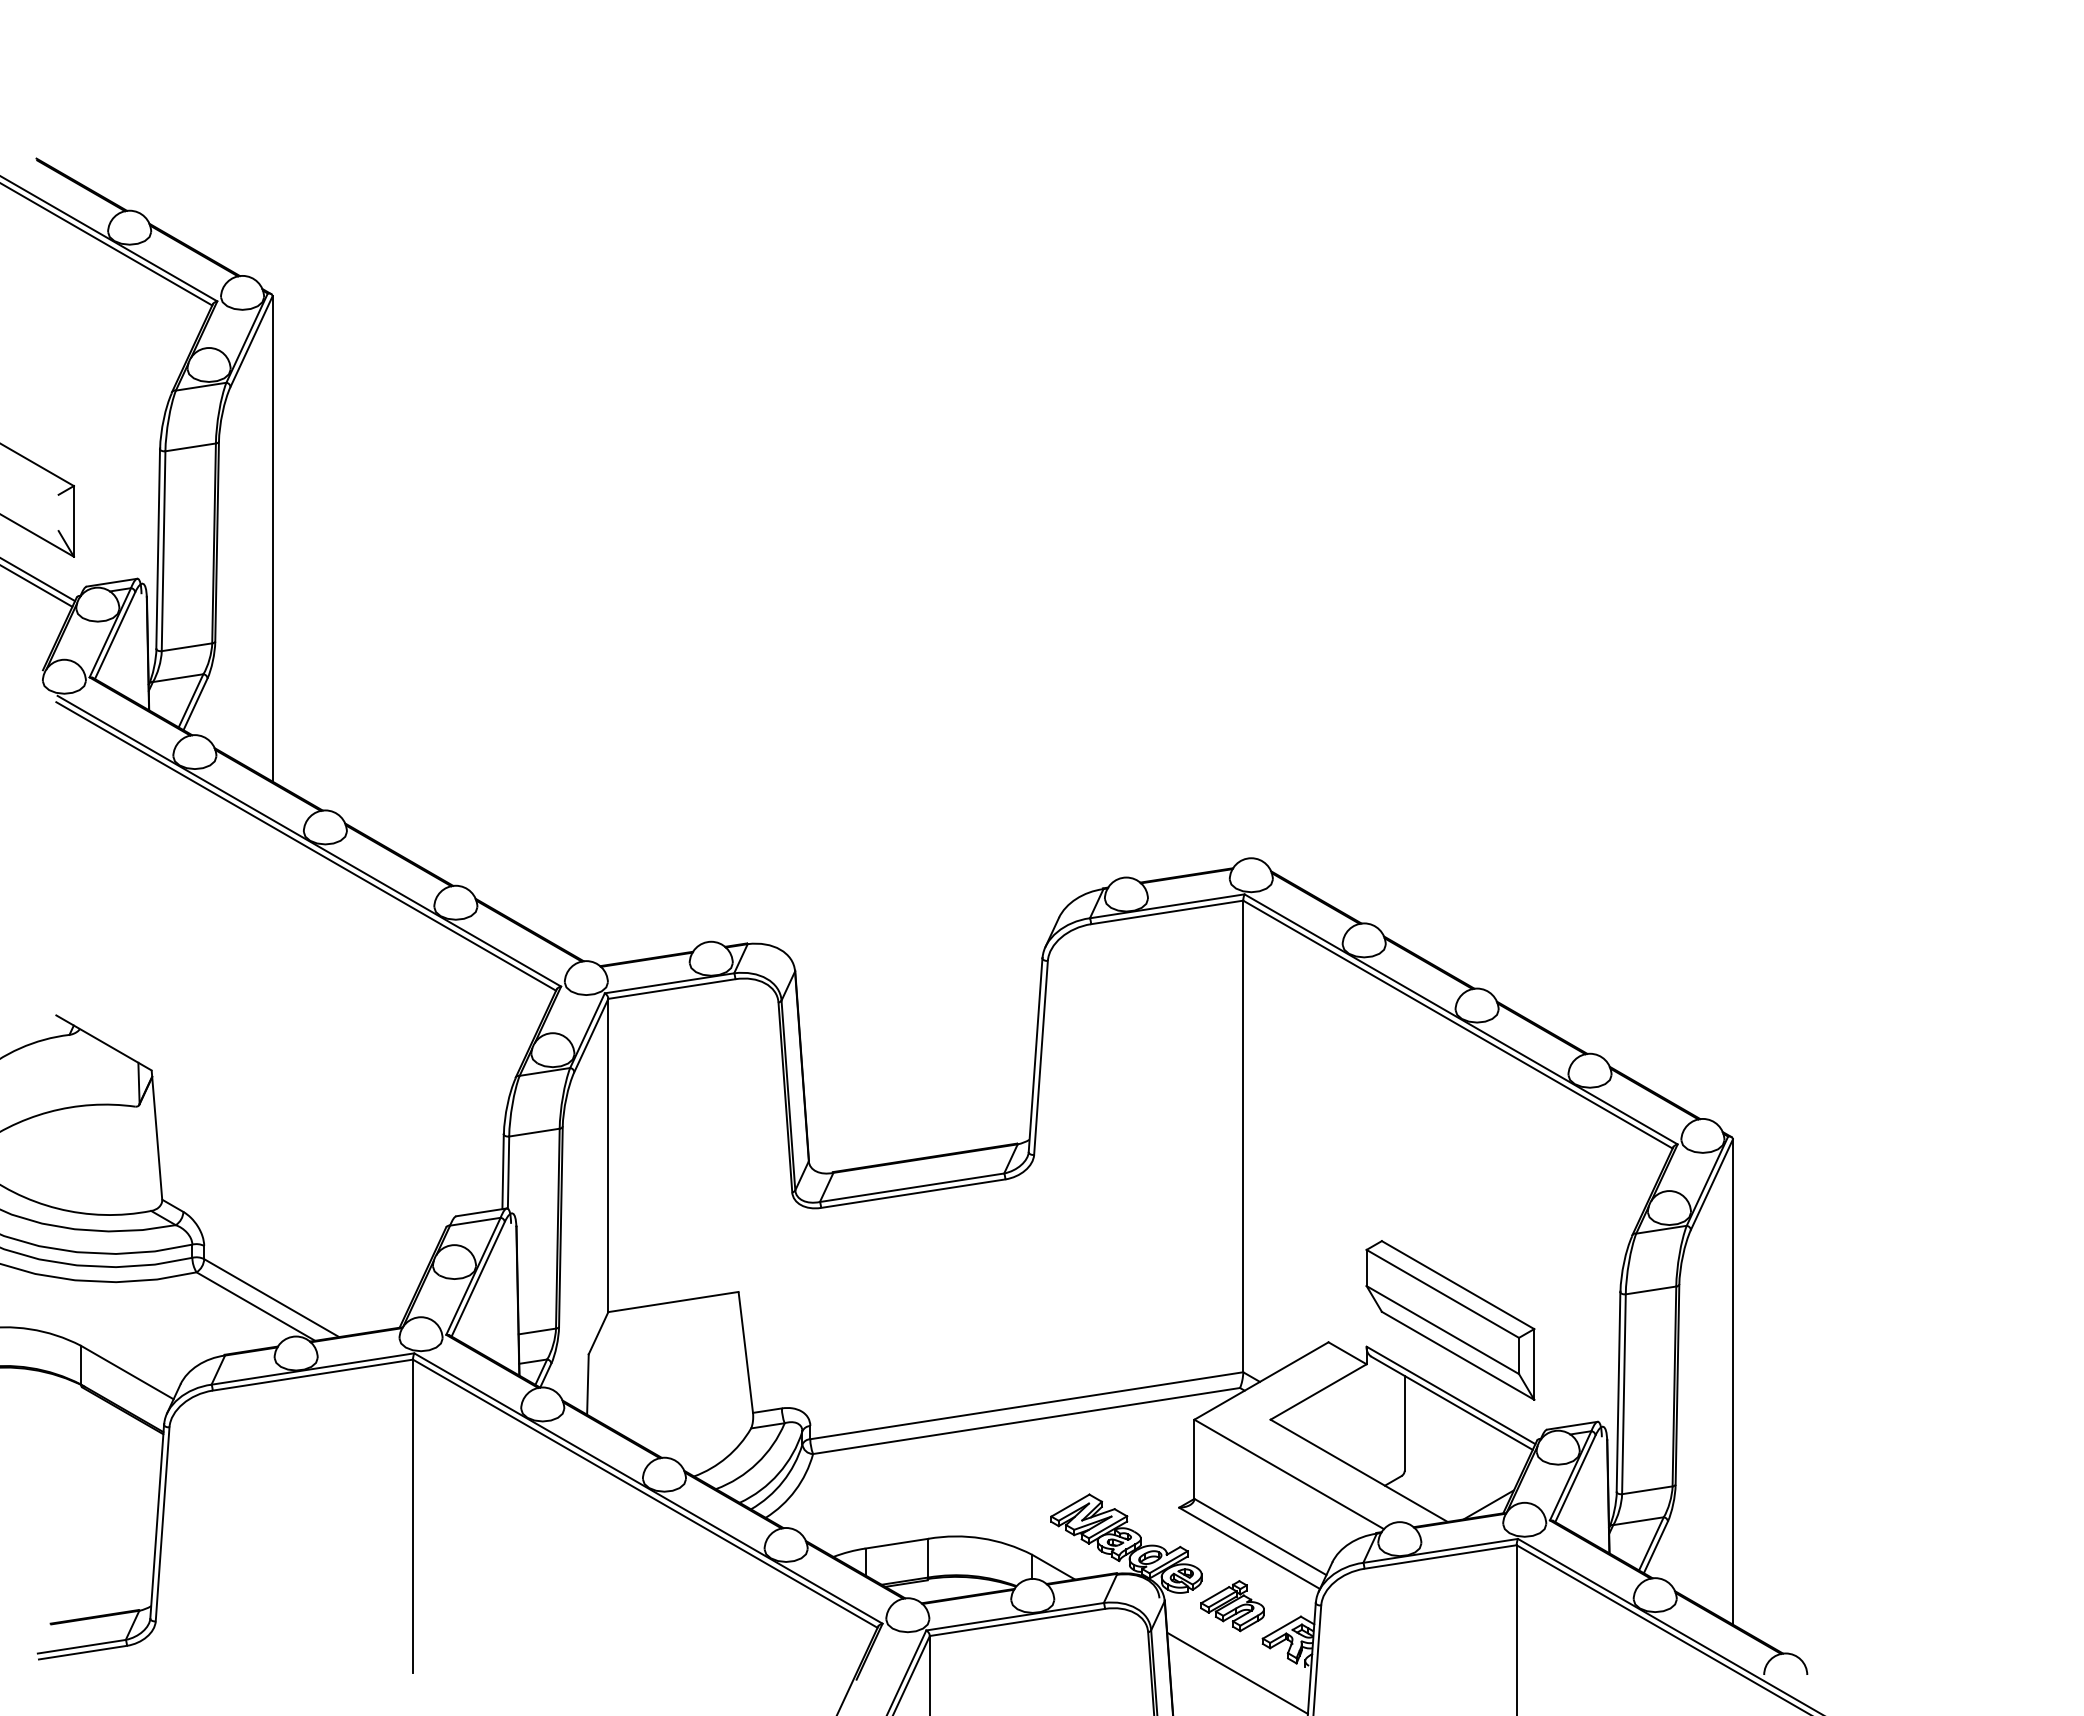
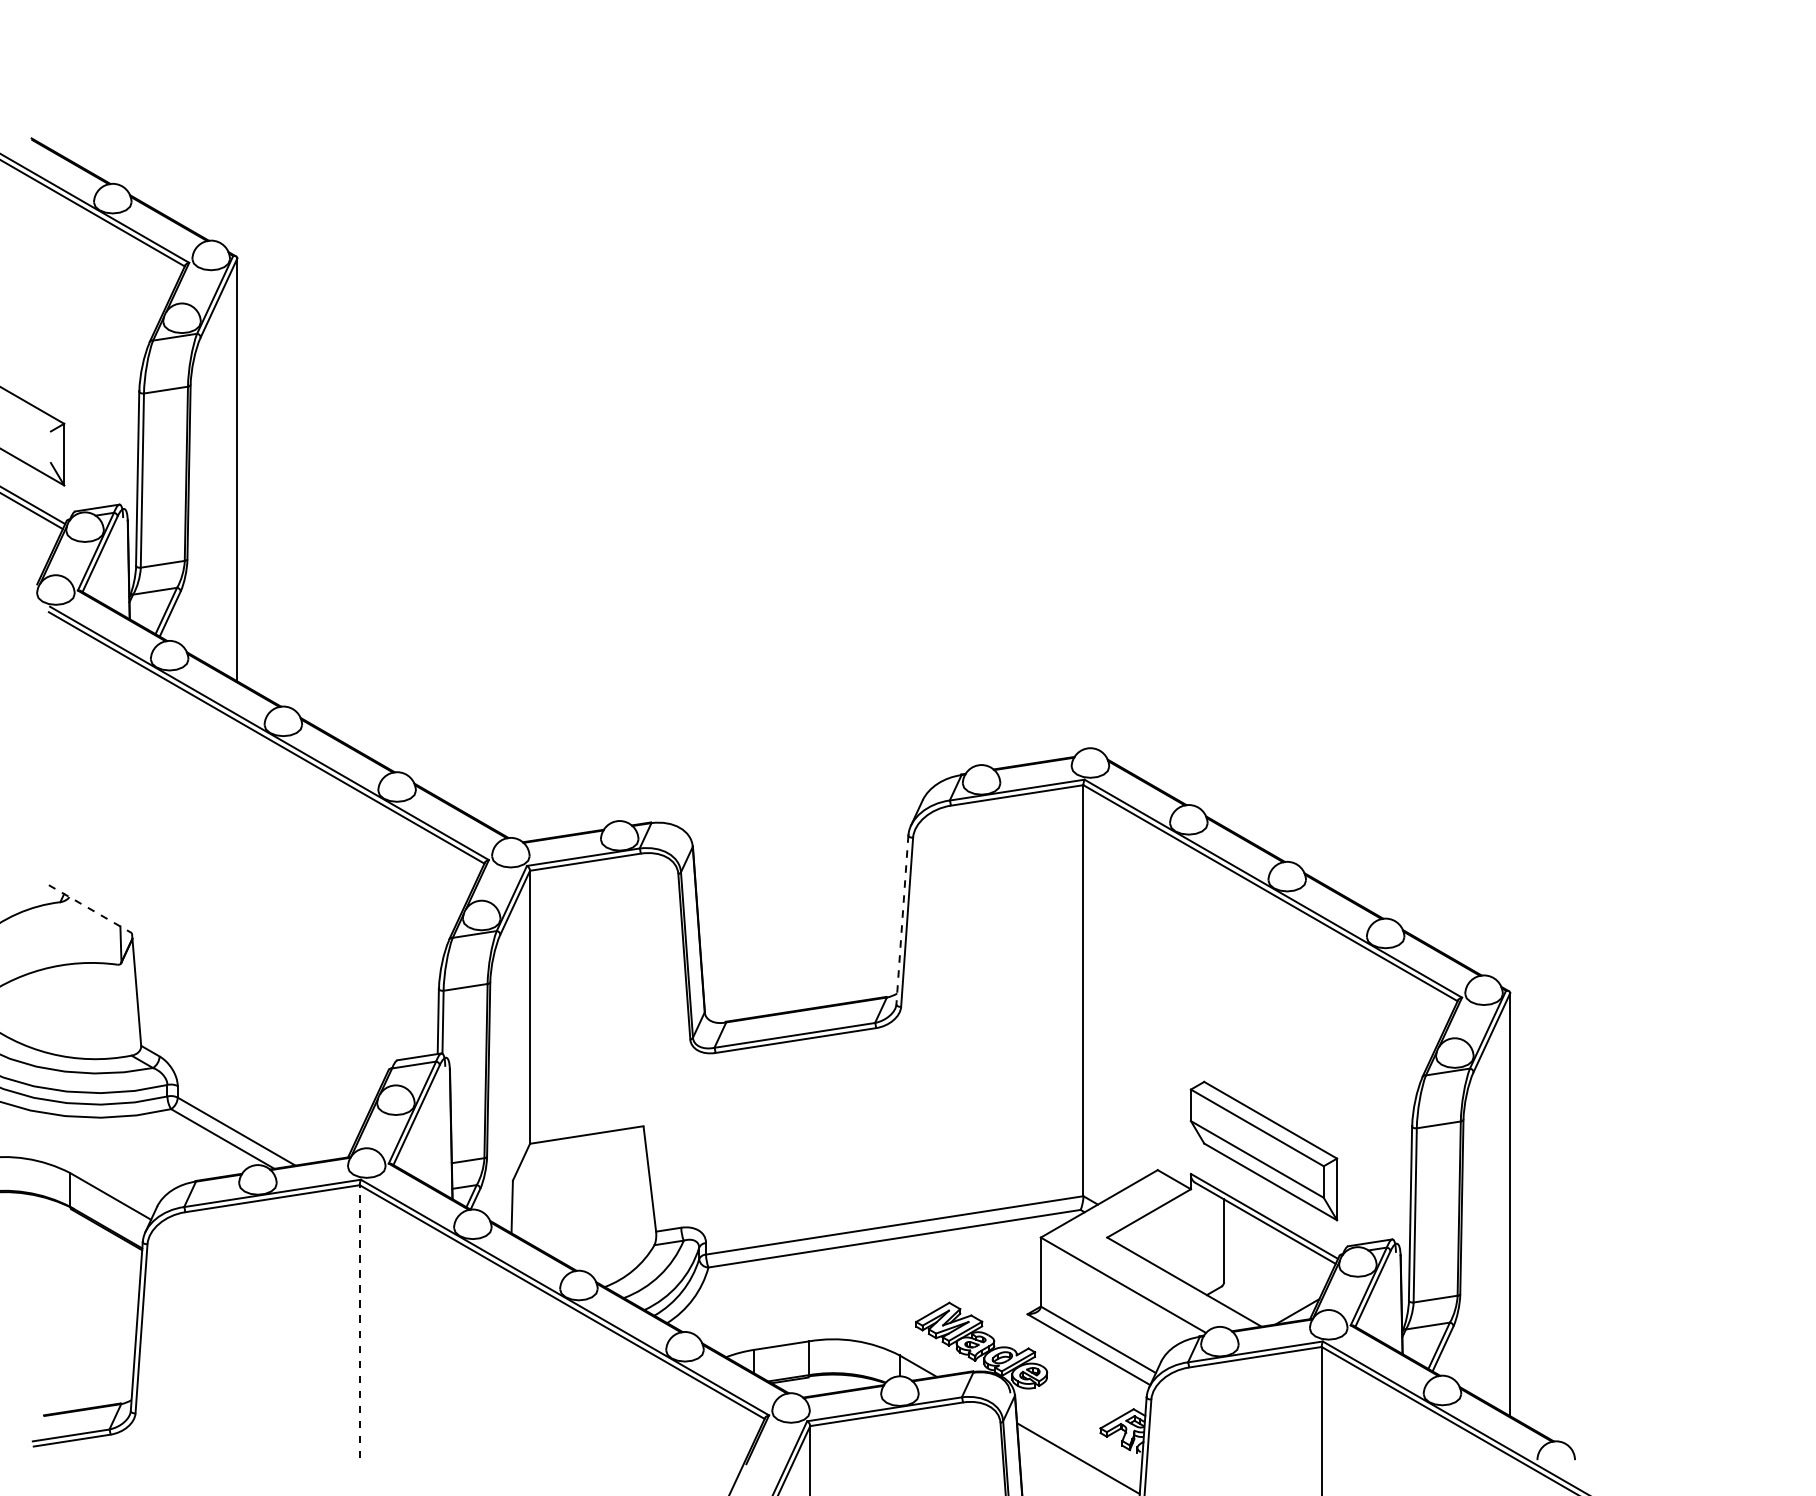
line: (104, 1043) -> (90, 909), solid -> dashed
line: (1035, 1055) -> (902, 920), solid -> dashed
line: (413, 1516) -> (360, 1321), solid -> dashed
part: (1232, 1606) -> (1074, 1400), removed

